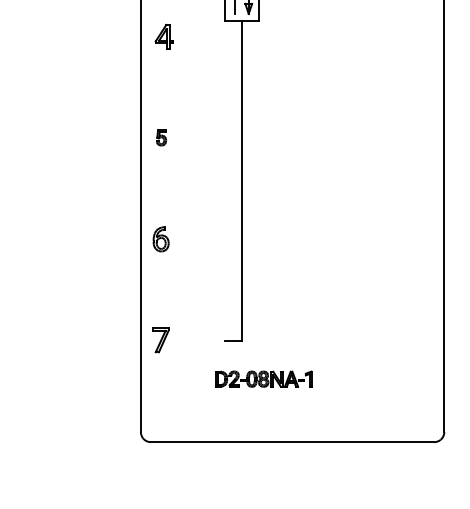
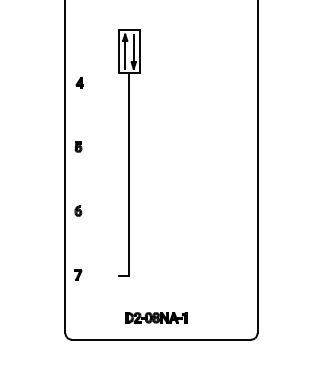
part: (163, 35) -> (79, 82), size x0.62
part: (161, 238) -> (78, 210), size x0.62
part: (161, 339) -> (78, 274), size x0.62
part: (264, 378) -> (156, 317), moved

